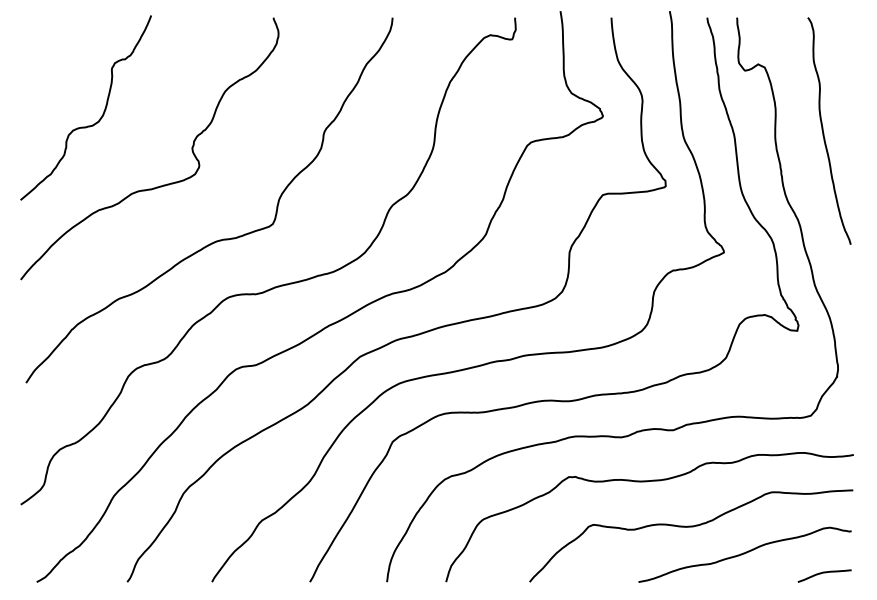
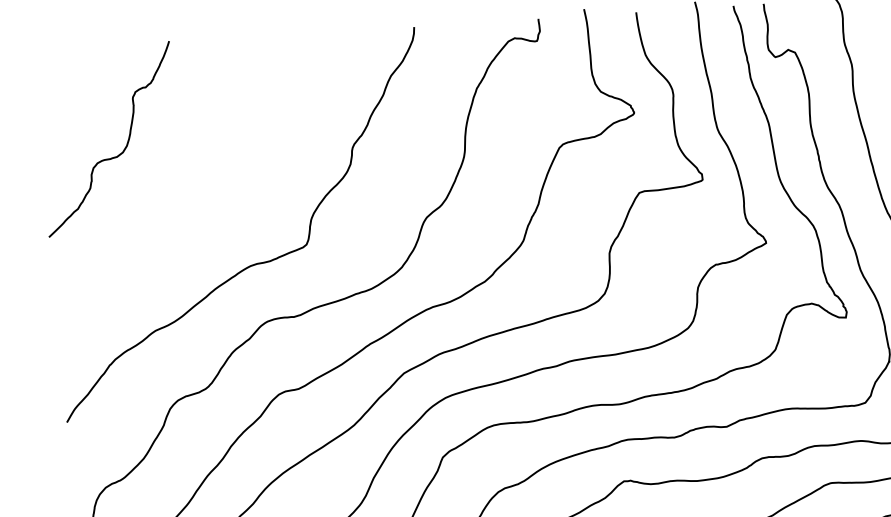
curve: (160, 185) -> (189, 213), removed

